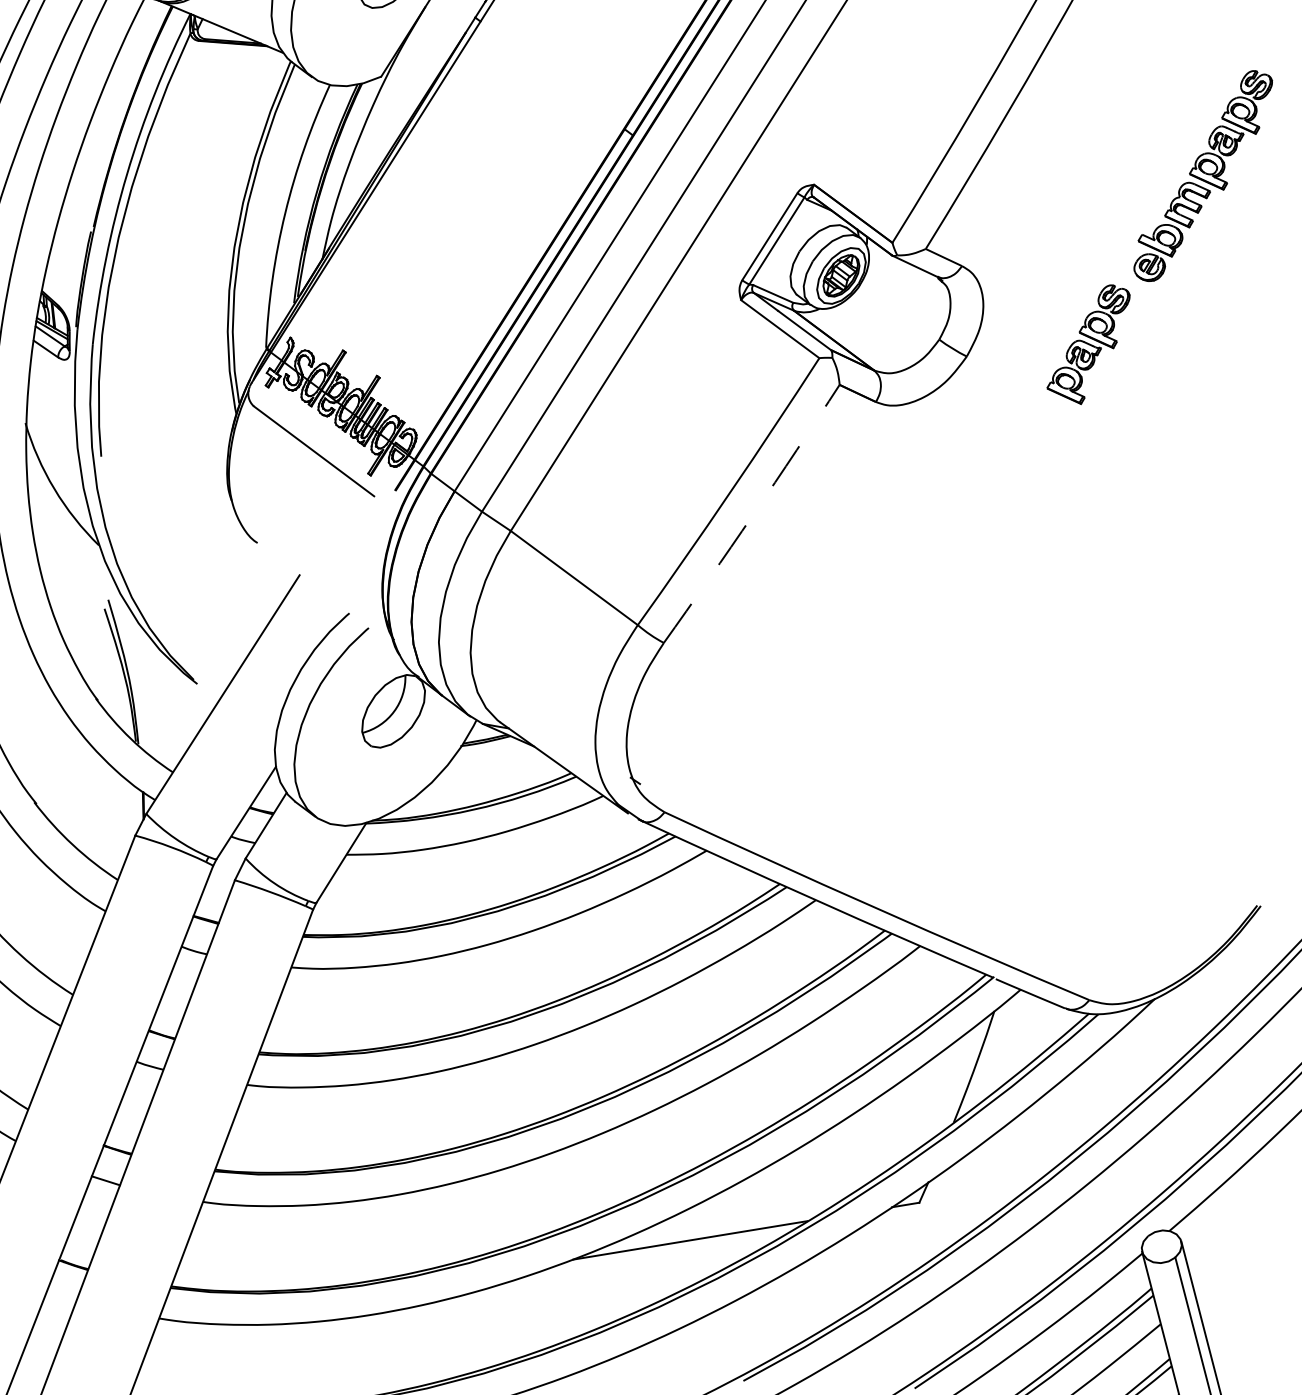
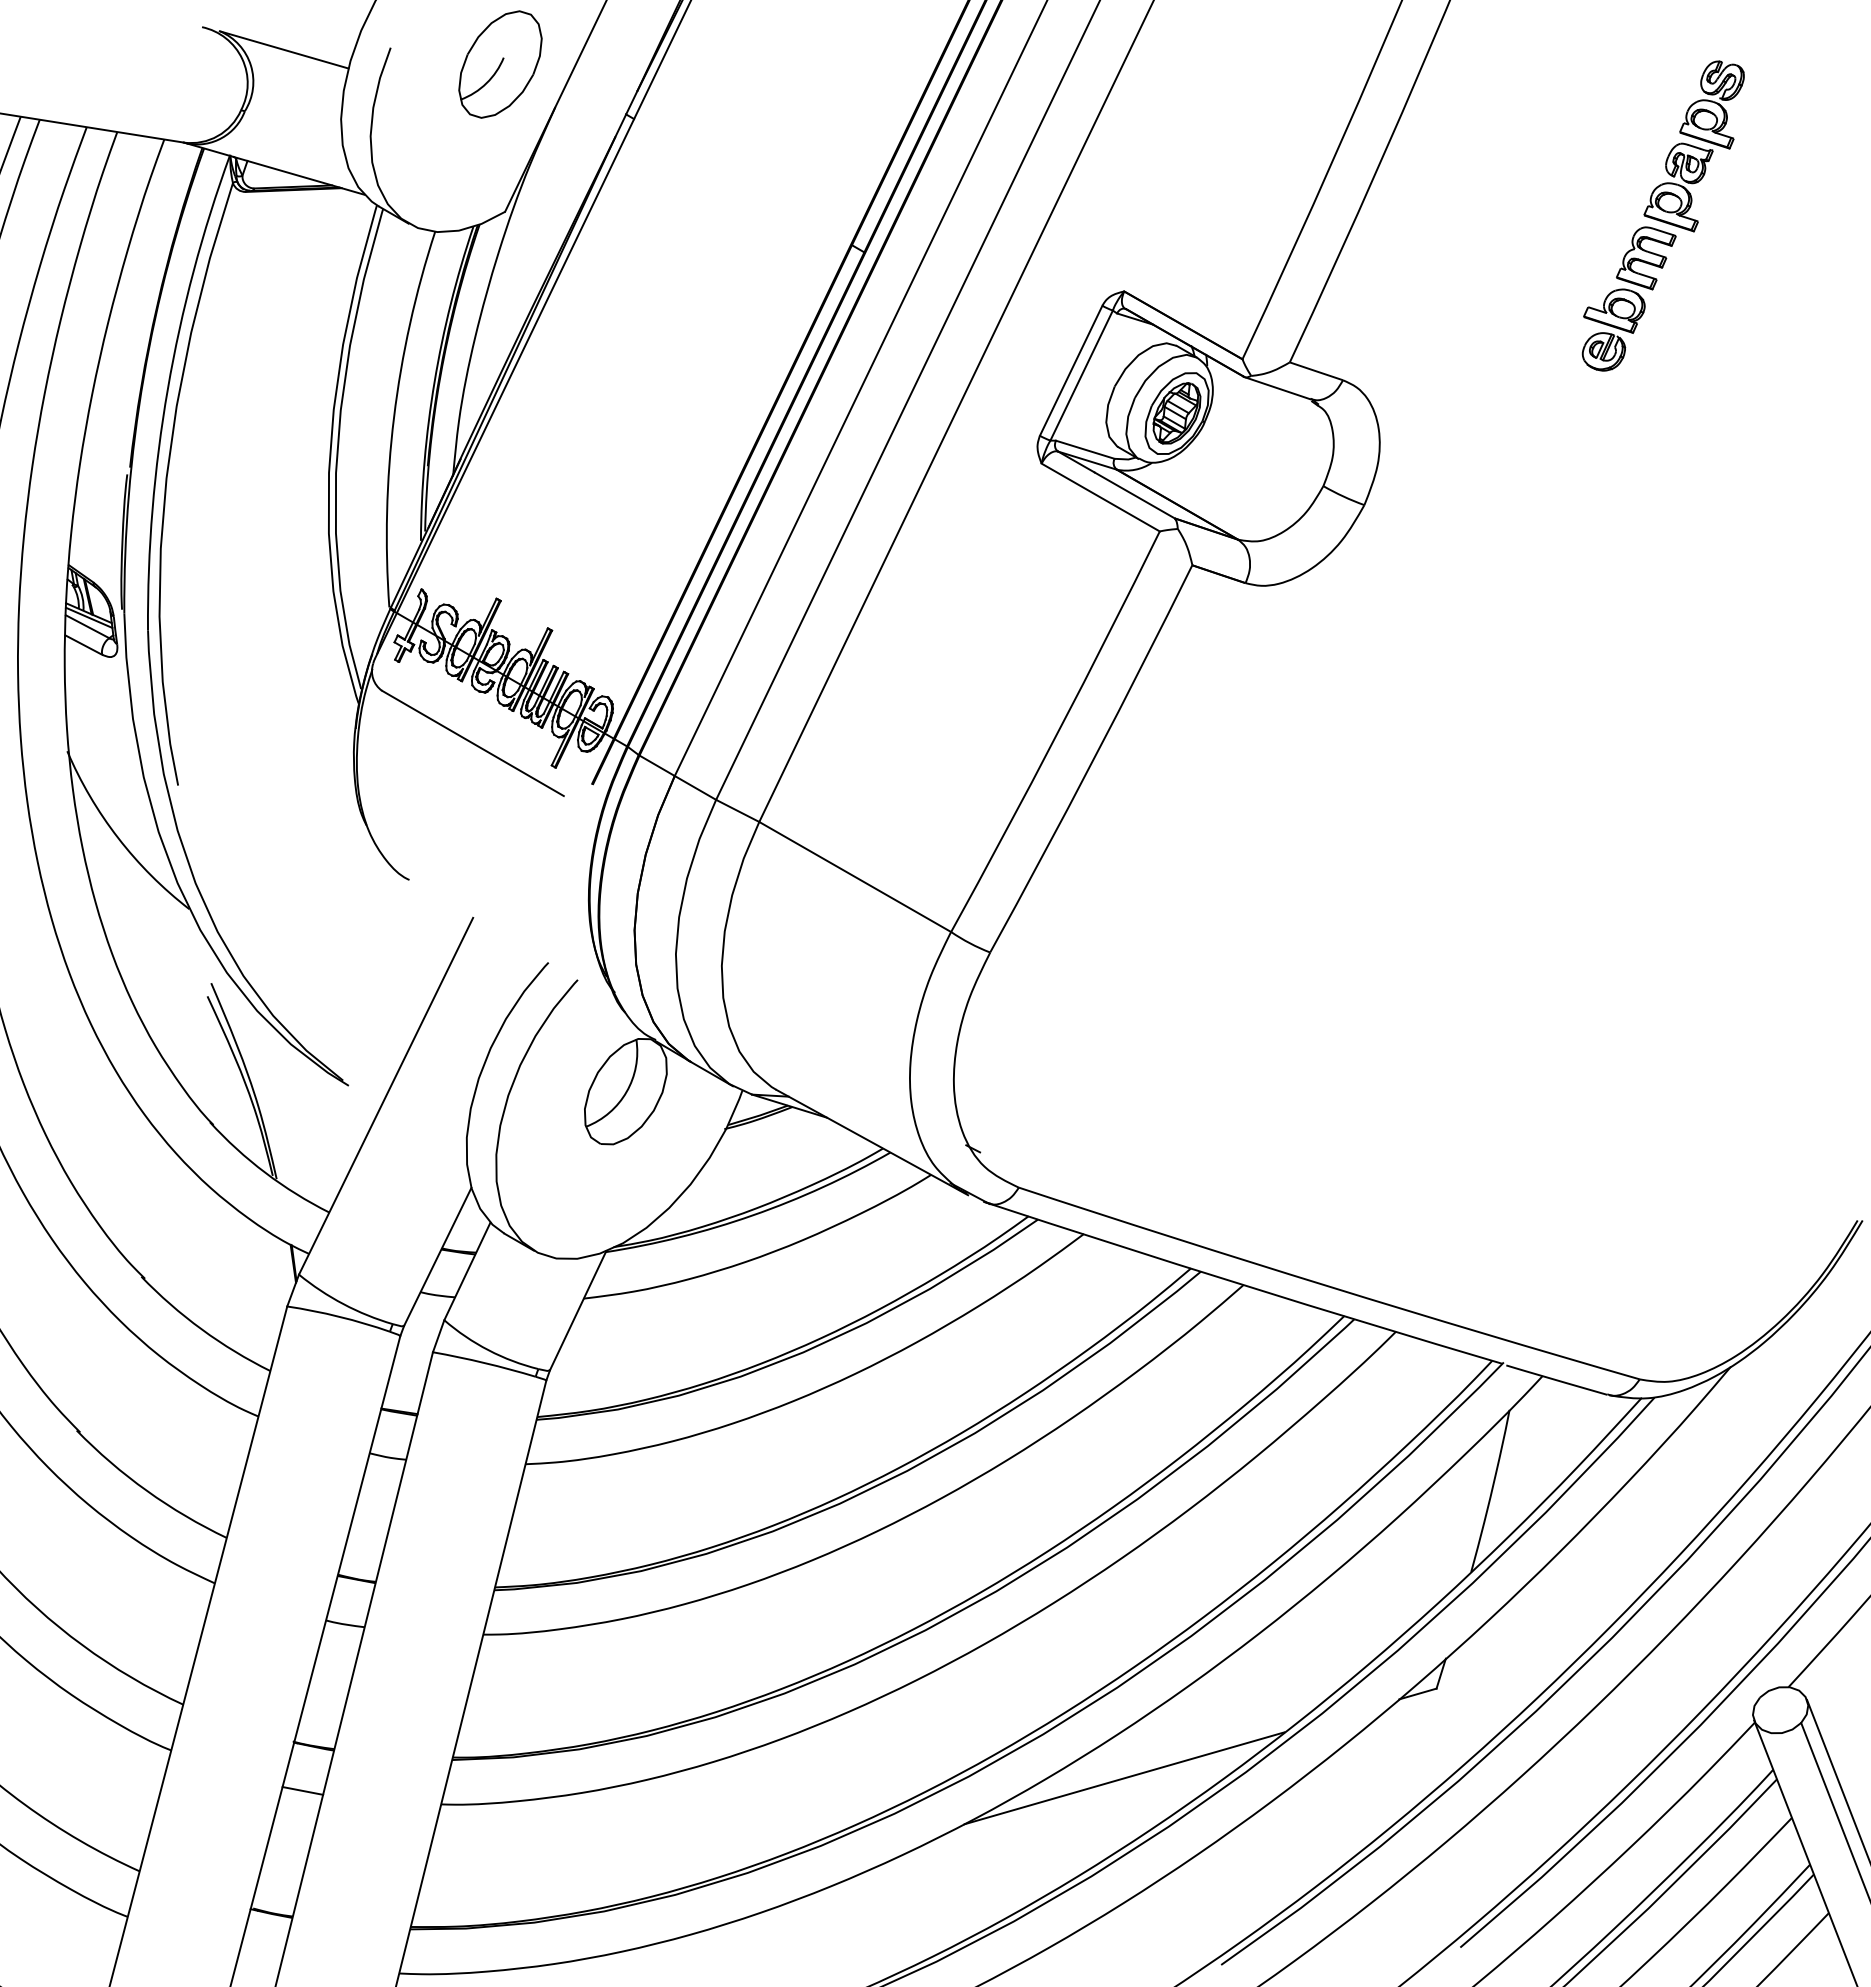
part: (1087, 343) -> (1530, 467), removed
arc: (753, 515) -> (1093, 760), dashed -> solid

